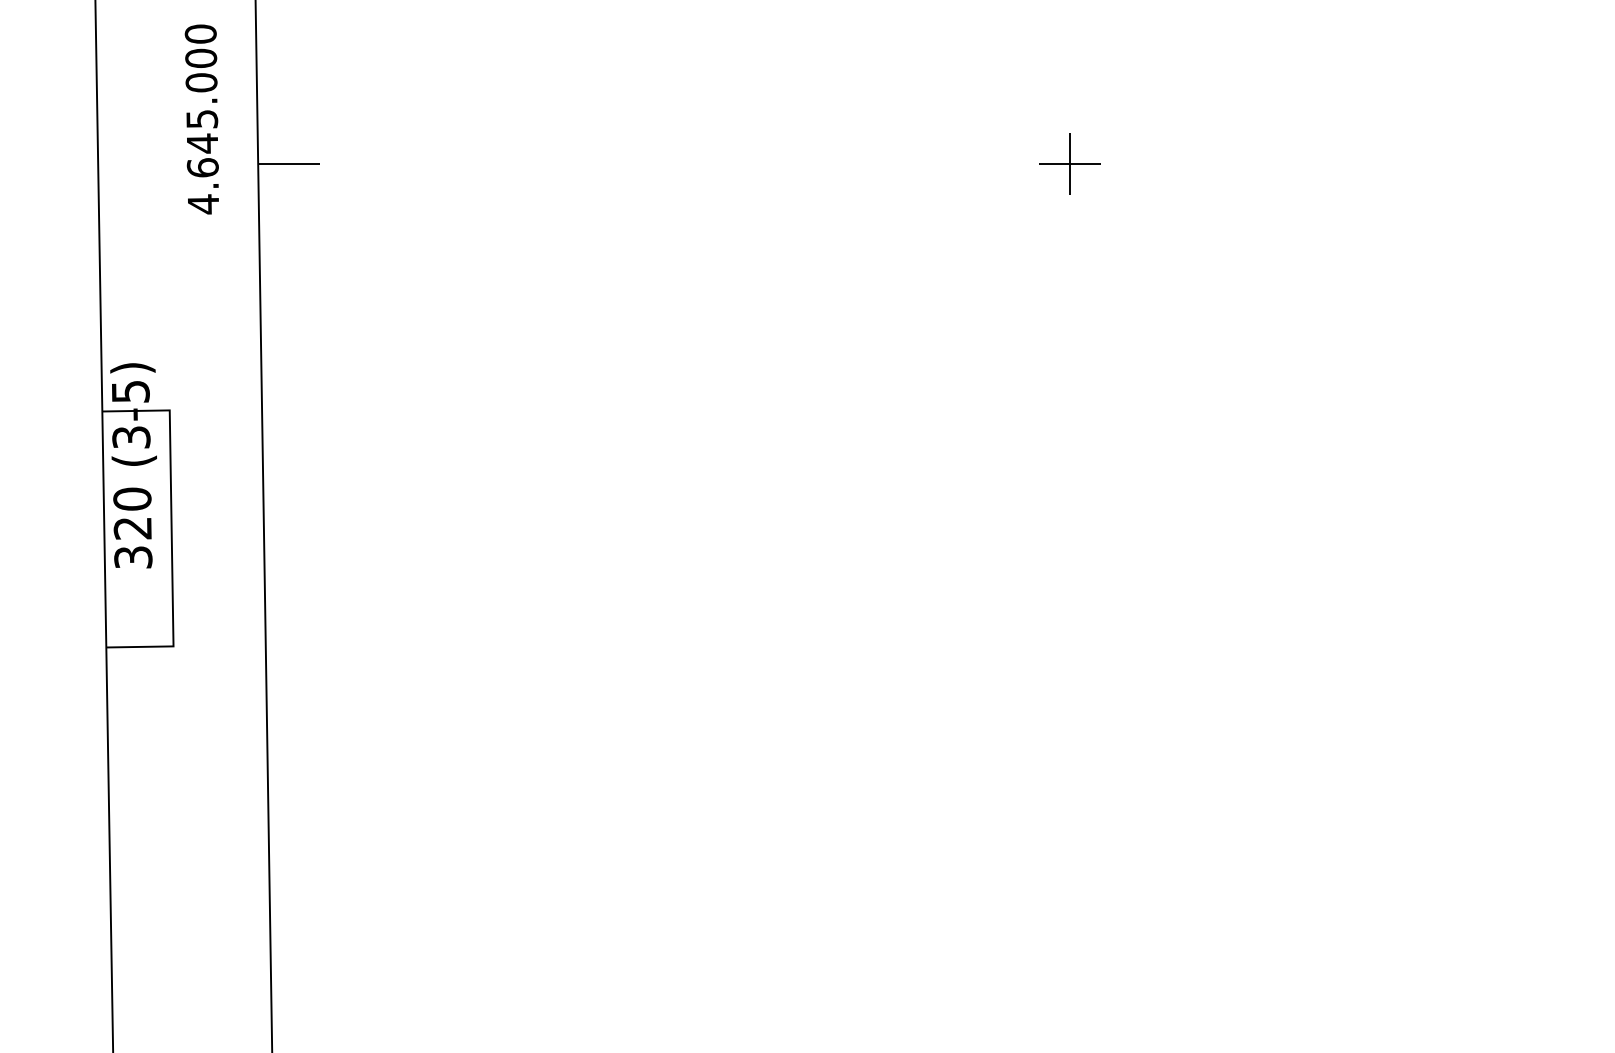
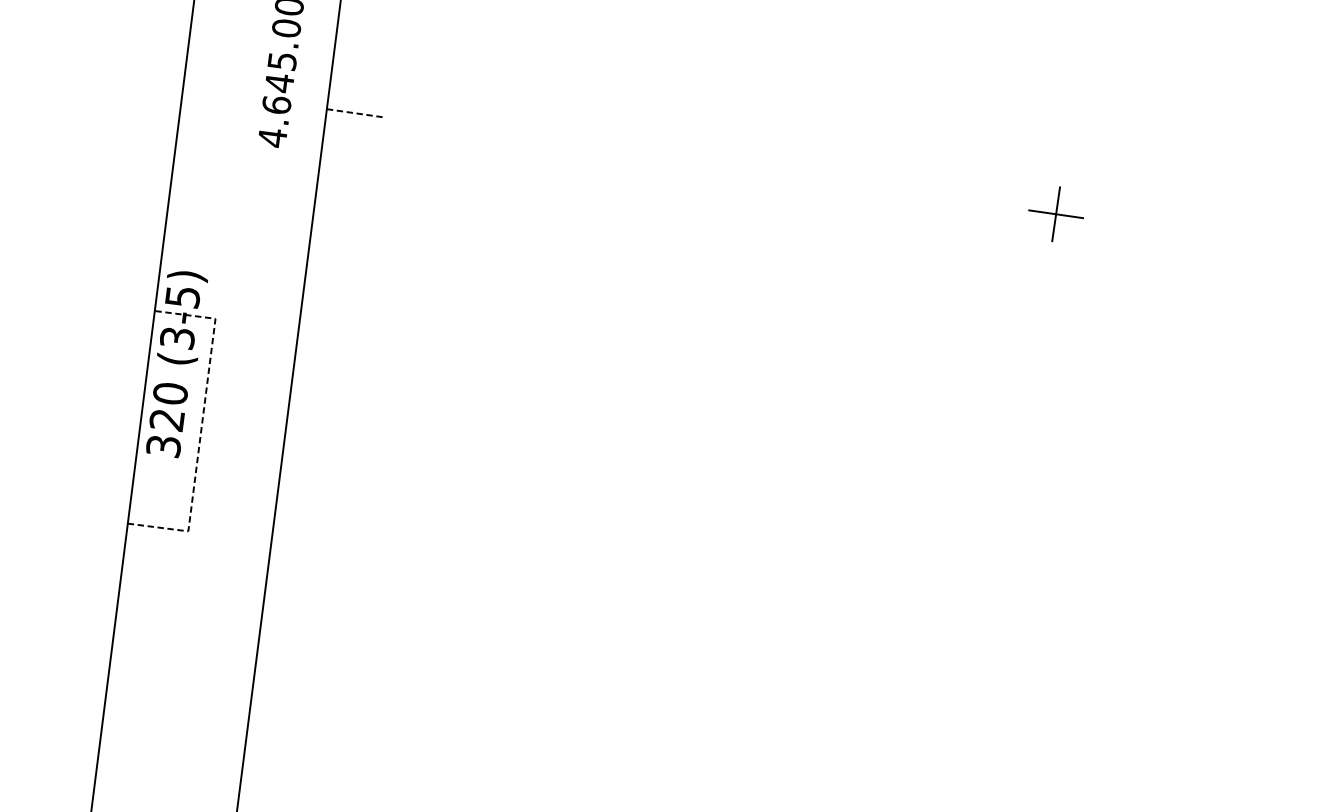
line: (289, 164) -> (355, 113), solid -> dashed
line: (171, 527) -> (201, 424), solid -> dashed

